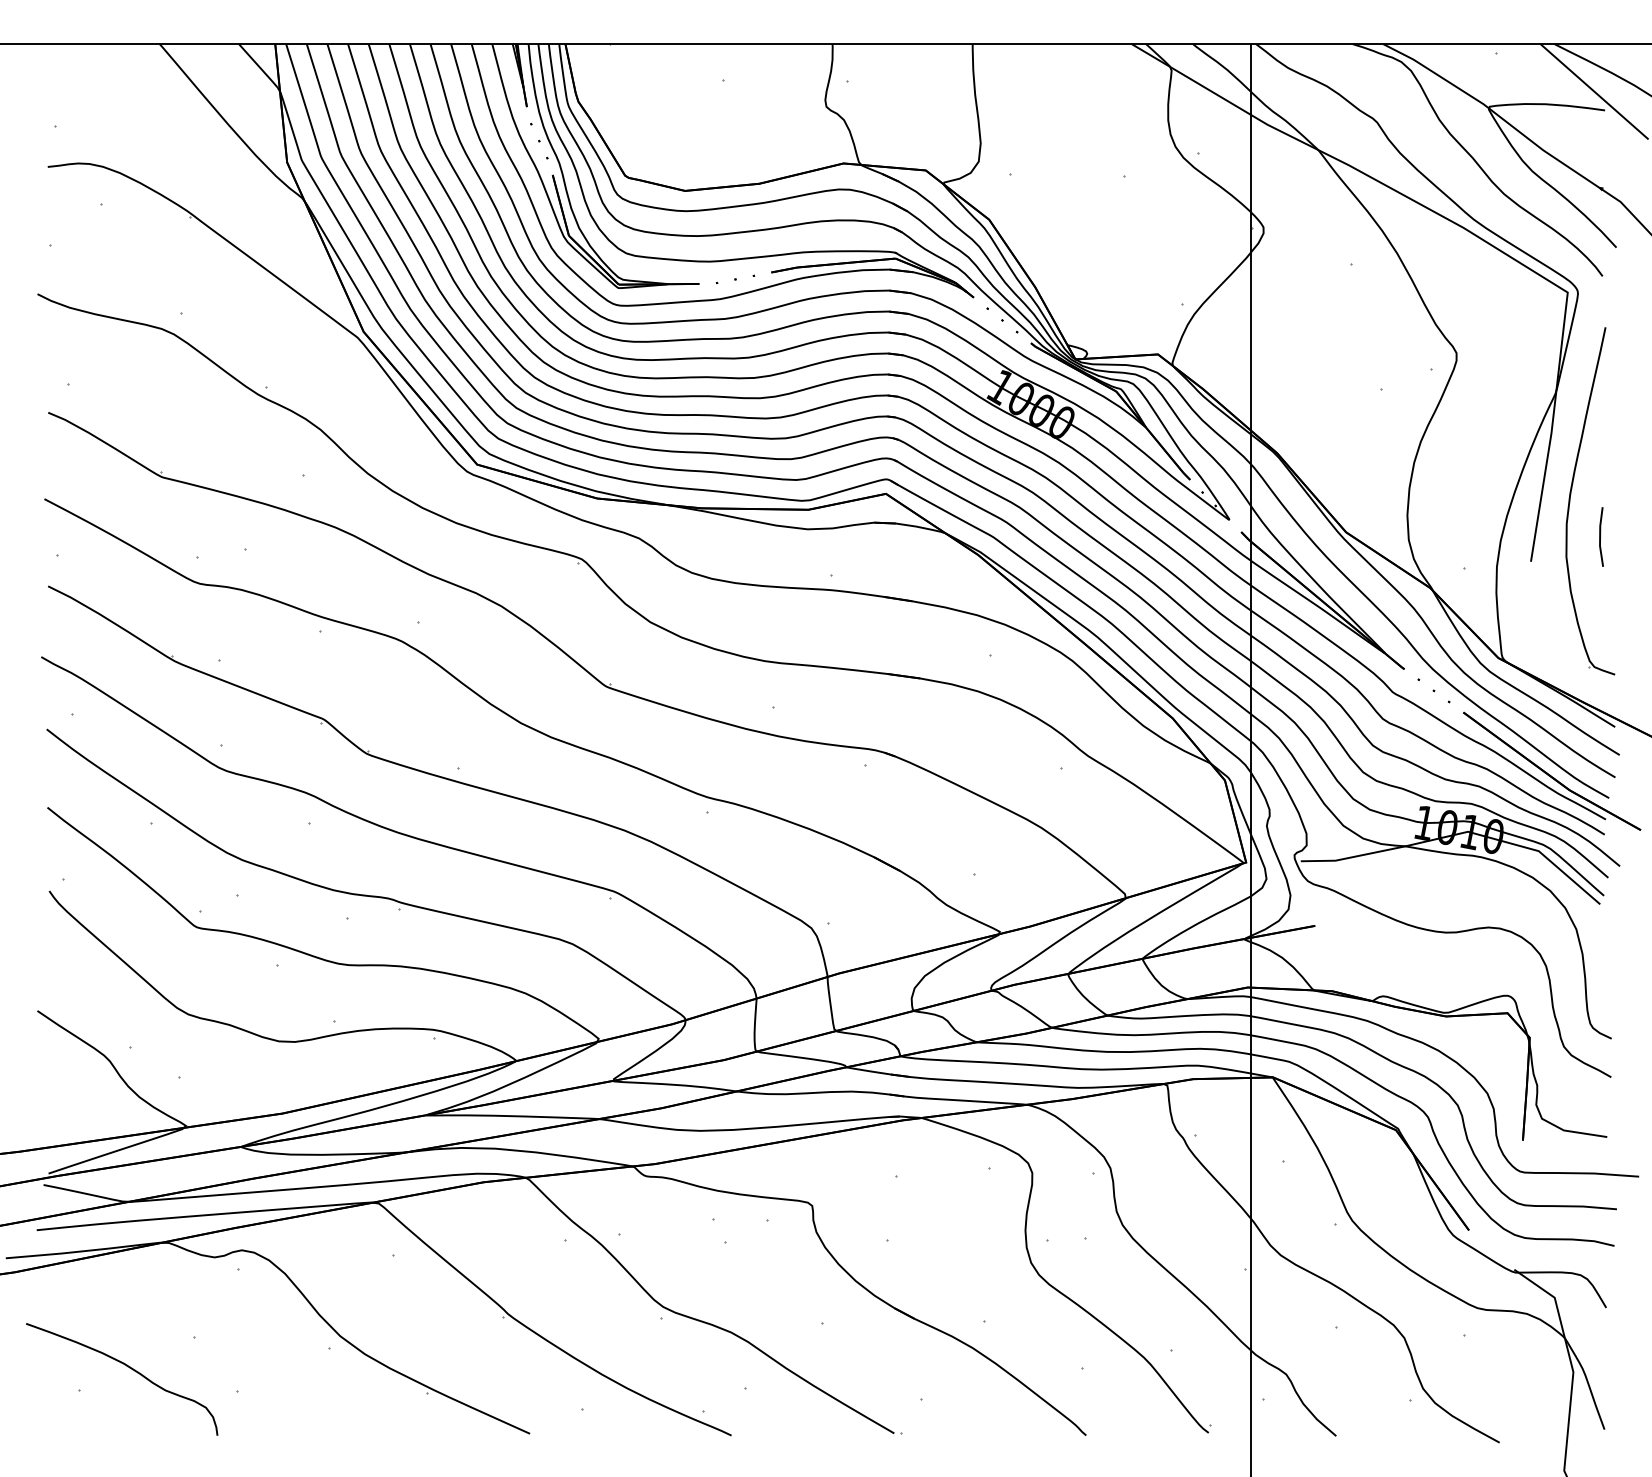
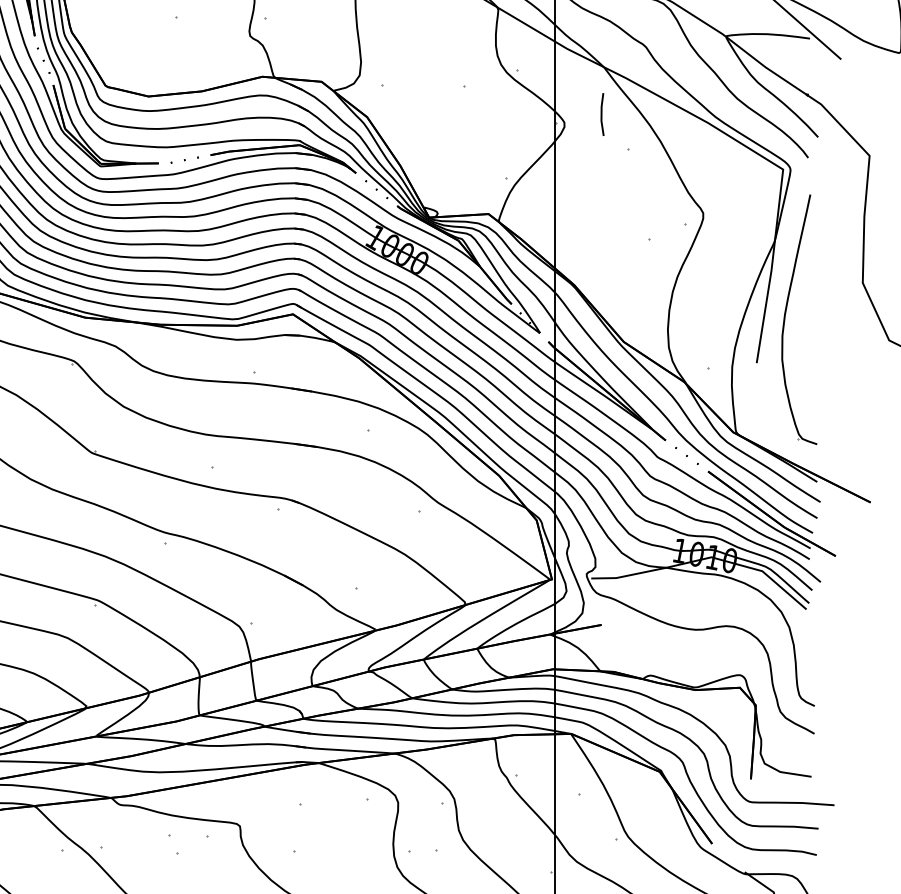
line: (1600, 536) -> (601, 114), moved

